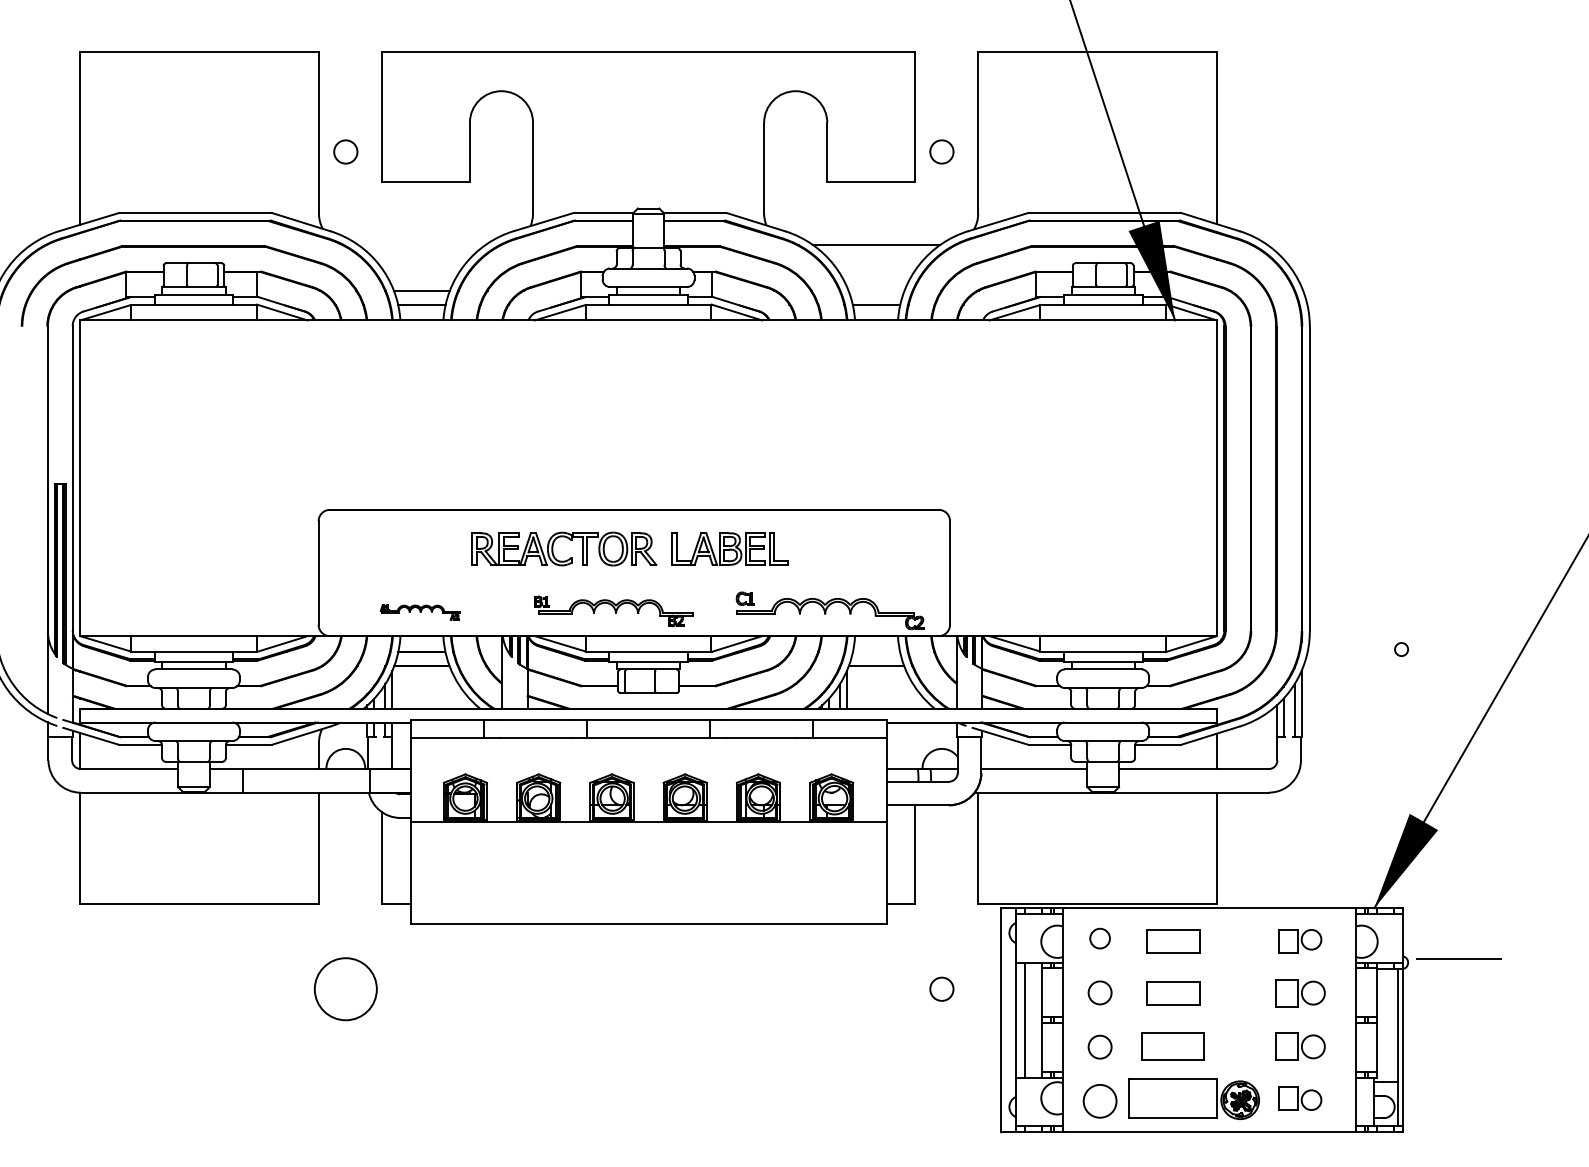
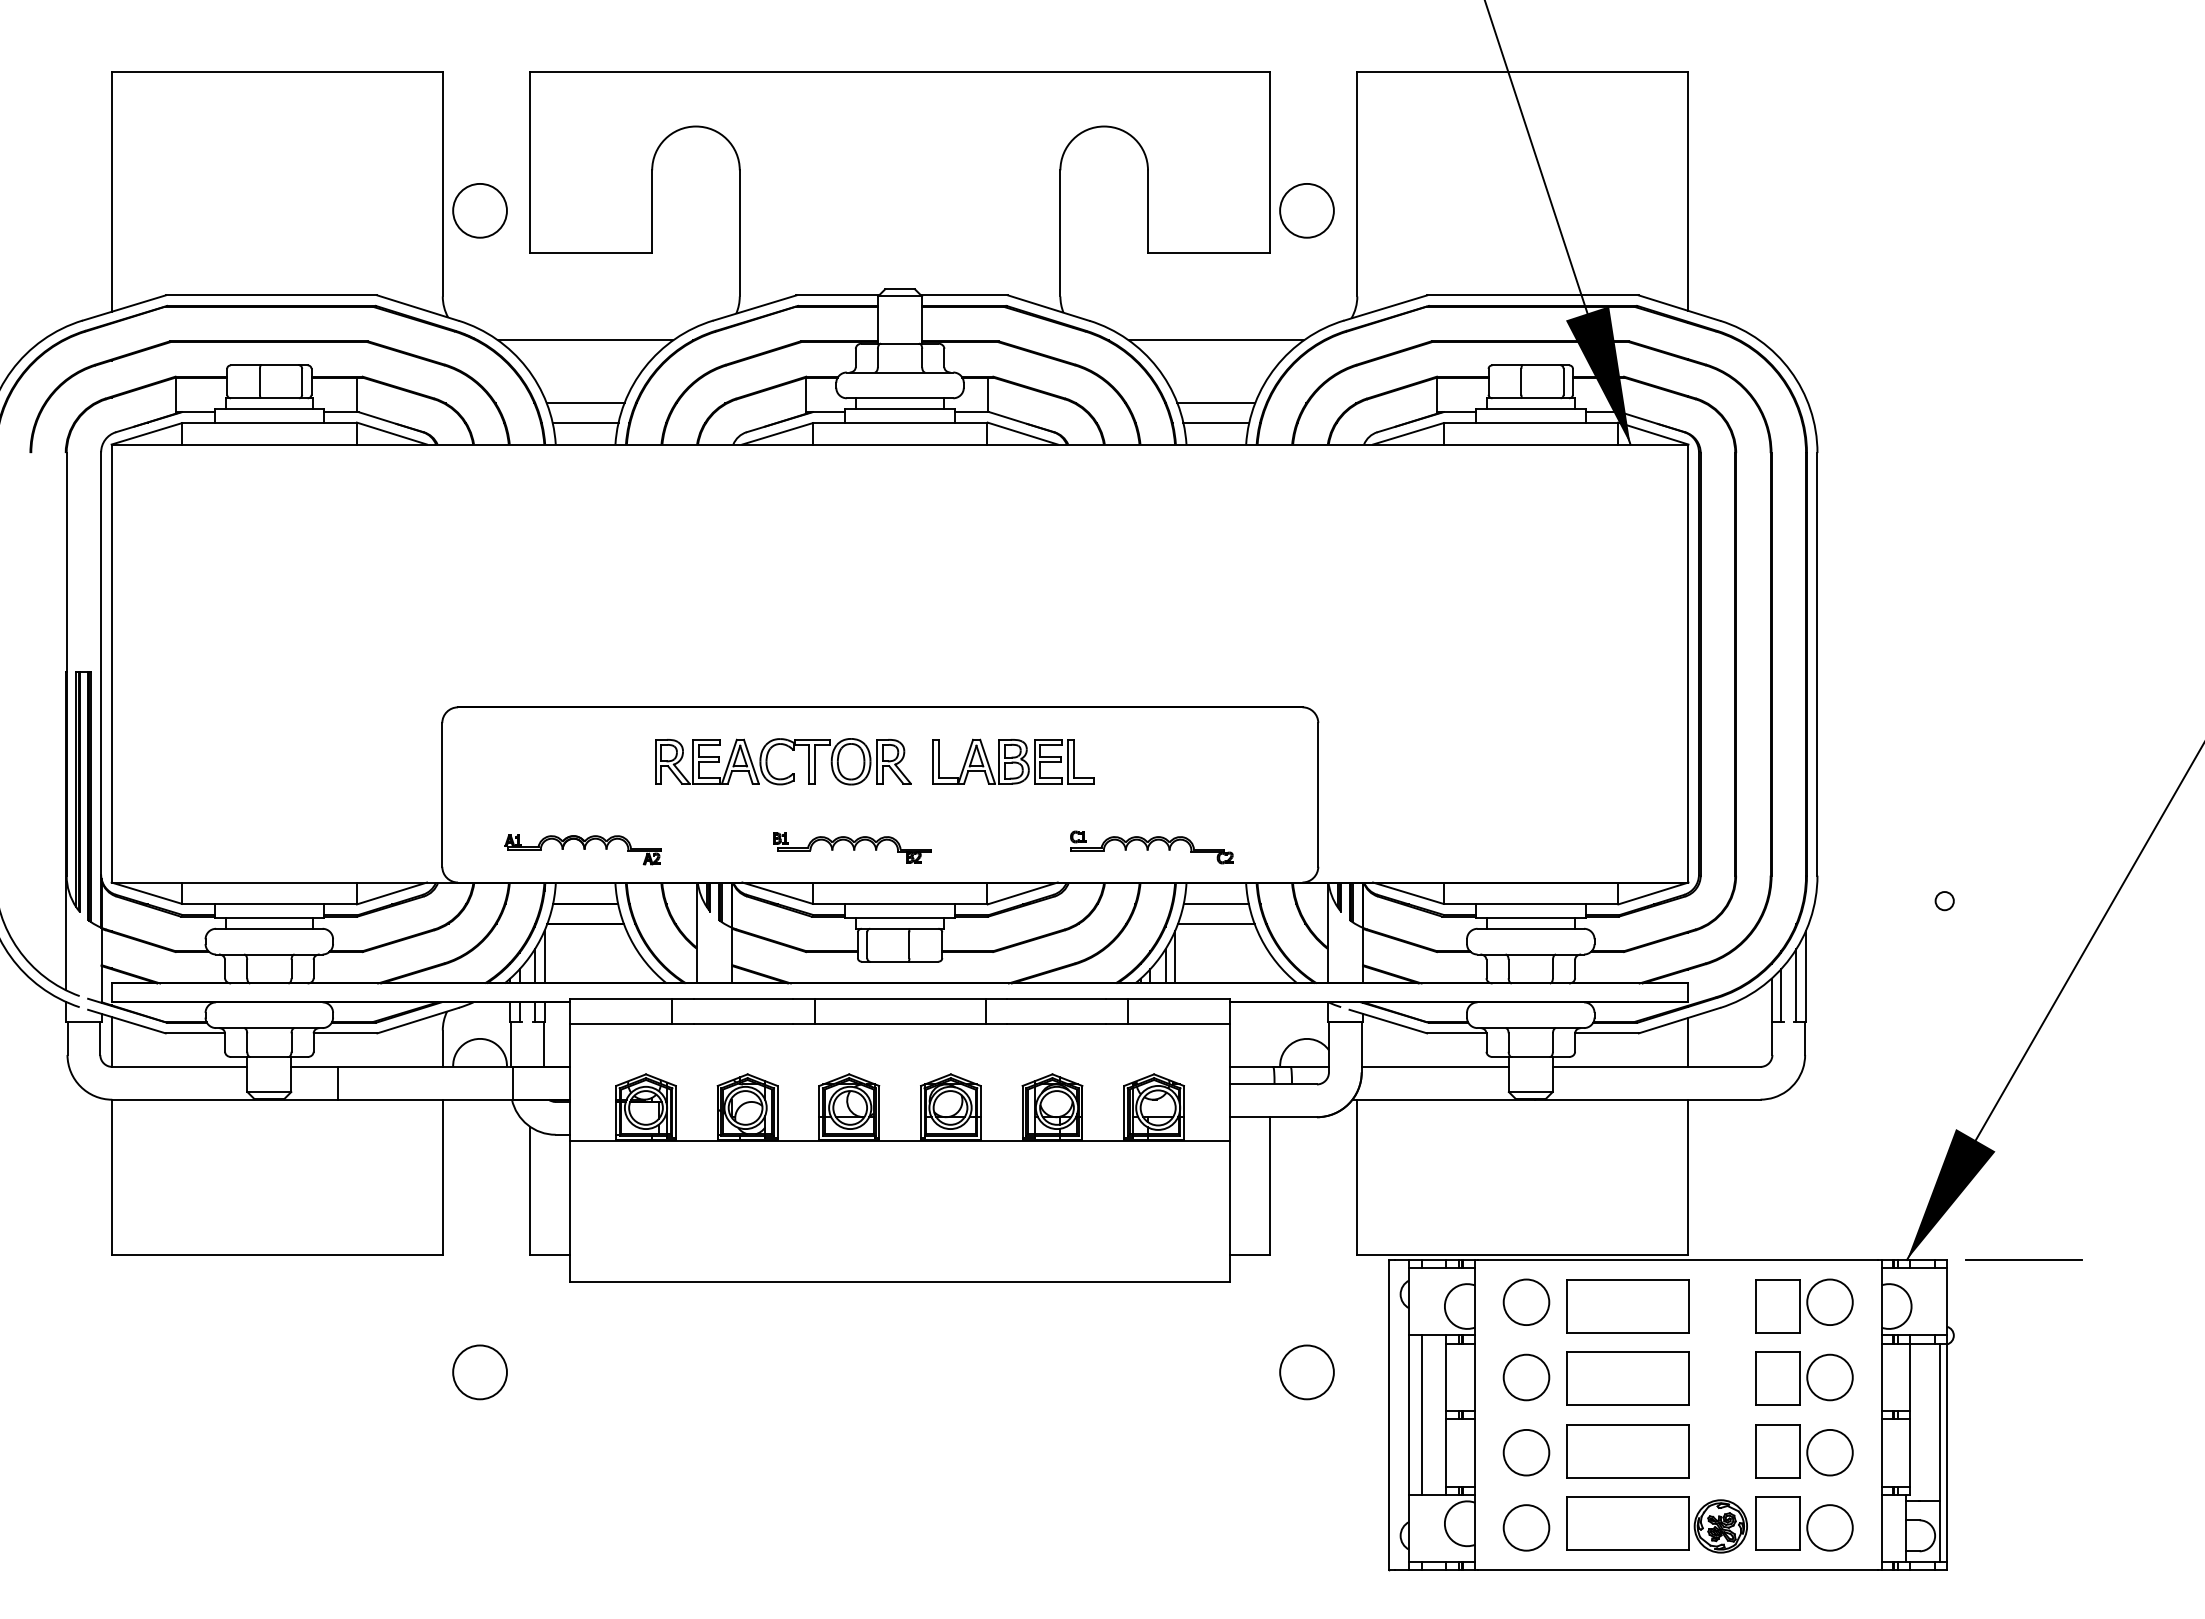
circle: (345, 151) -> (479, 210), size x1.67
circle: (941, 151) -> (1306, 210), size x1.67
line: (421, 245) -> (585, 340), added
line: (876, 290) -> (1216, 403), added
part: (614, 610) -> (852, 847), size x0.71
part: (829, 610) -> (1151, 847), size x0.62
part: (419, 612) -> (582, 849), size x1.43
line: (875, 651) -> (1215, 904), added
circle: (1100, 938) -> (1526, 1301), size x1.67
part: (1172, 941) -> (1627, 1306), size x1.67
part: (1300, 941) -> (1804, 1305), size x1.67
line: (1458, 959) -> (2023, 1259), moved
circle: (345, 989) -> (479, 1372), size x0.62
circle: (941, 989) -> (1306, 1372), size x1.67
circle: (1100, 992) -> (1526, 1377), size x1.43
part: (1172, 993) -> (1627, 1378), size x1.67
part: (1300, 993) -> (1804, 1378), size x1.43
circle: (1100, 1046) -> (1526, 1452), size x1.43
part: (1172, 1046) -> (1627, 1451), size x1.43
part: (1300, 1046) -> (1804, 1451), size x1.43
part: (1300, 1098) -> (1804, 1523), size x1.67

